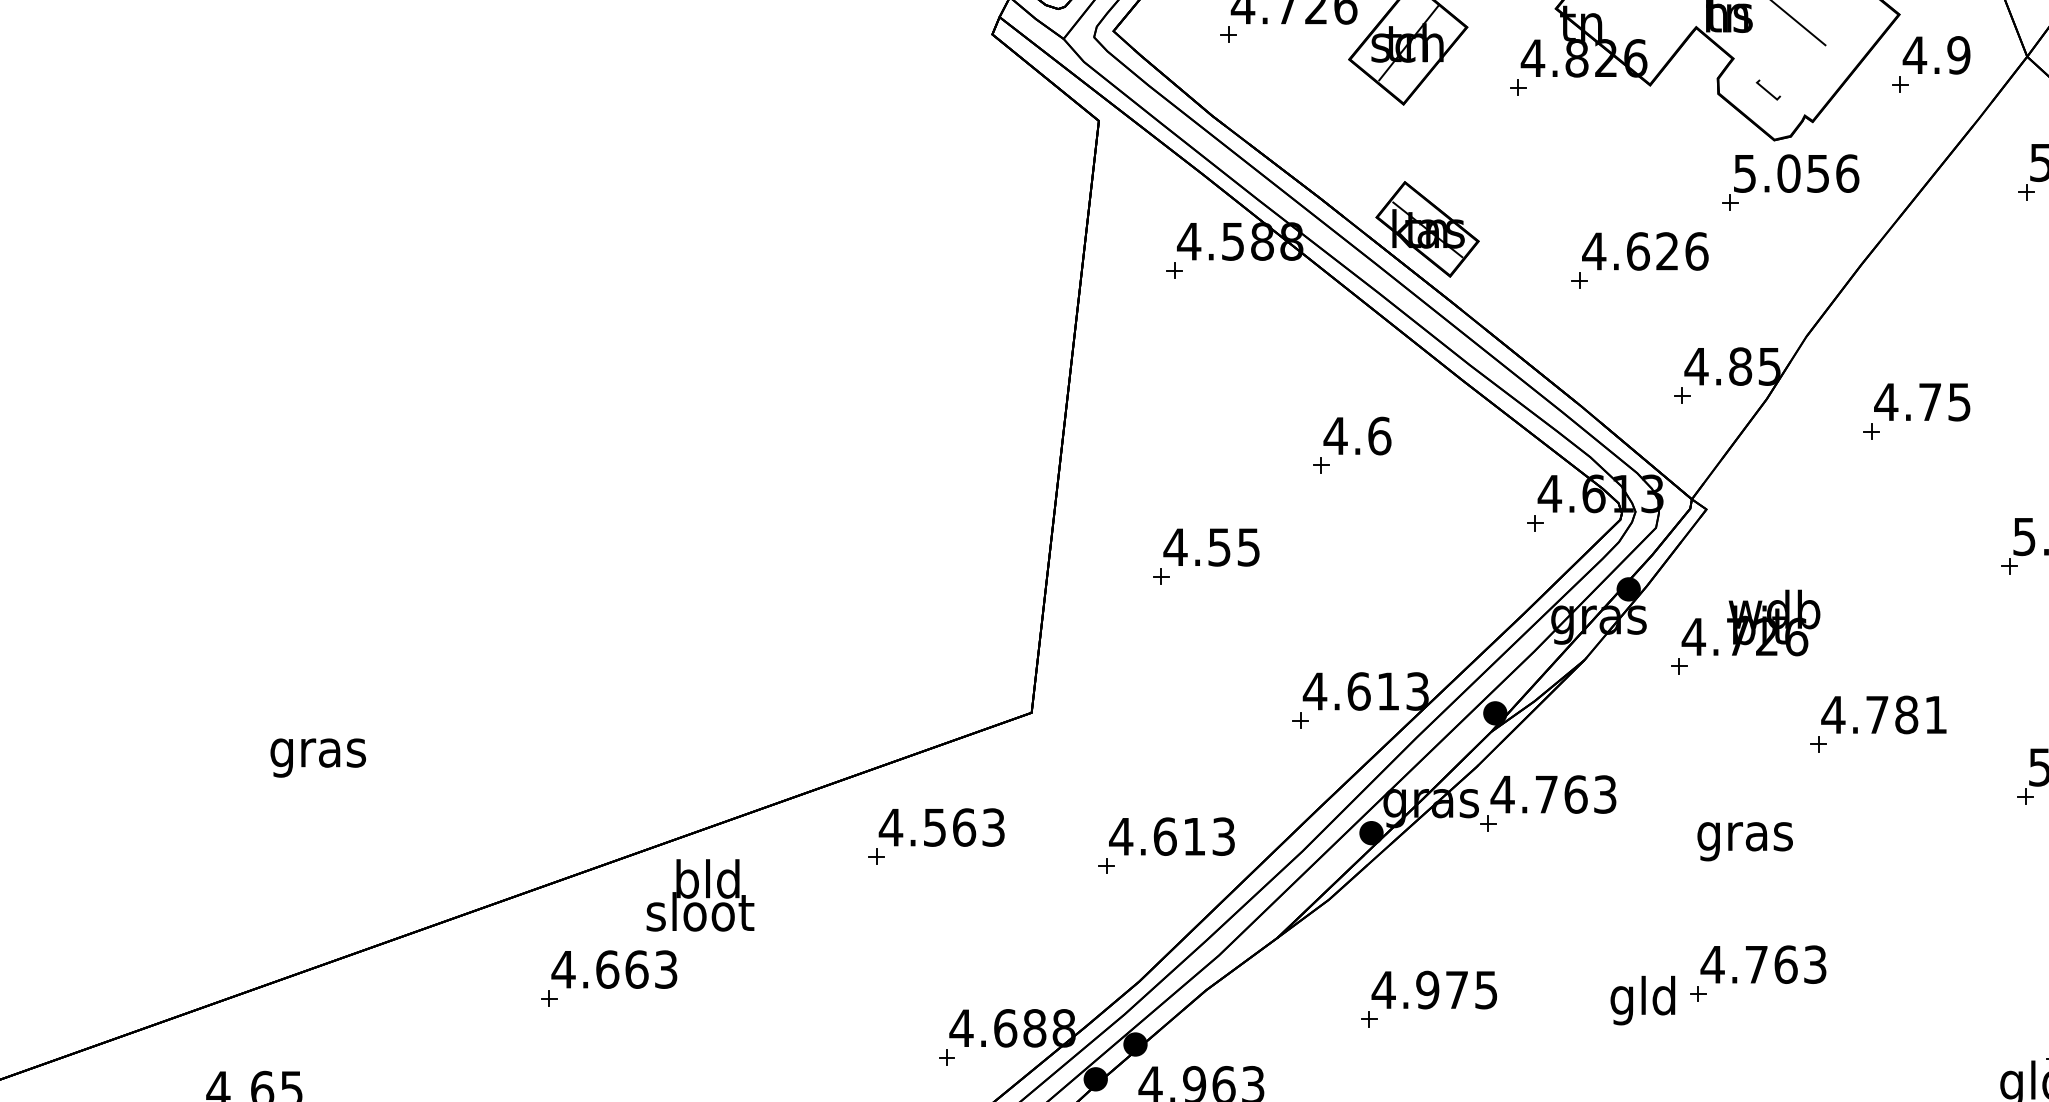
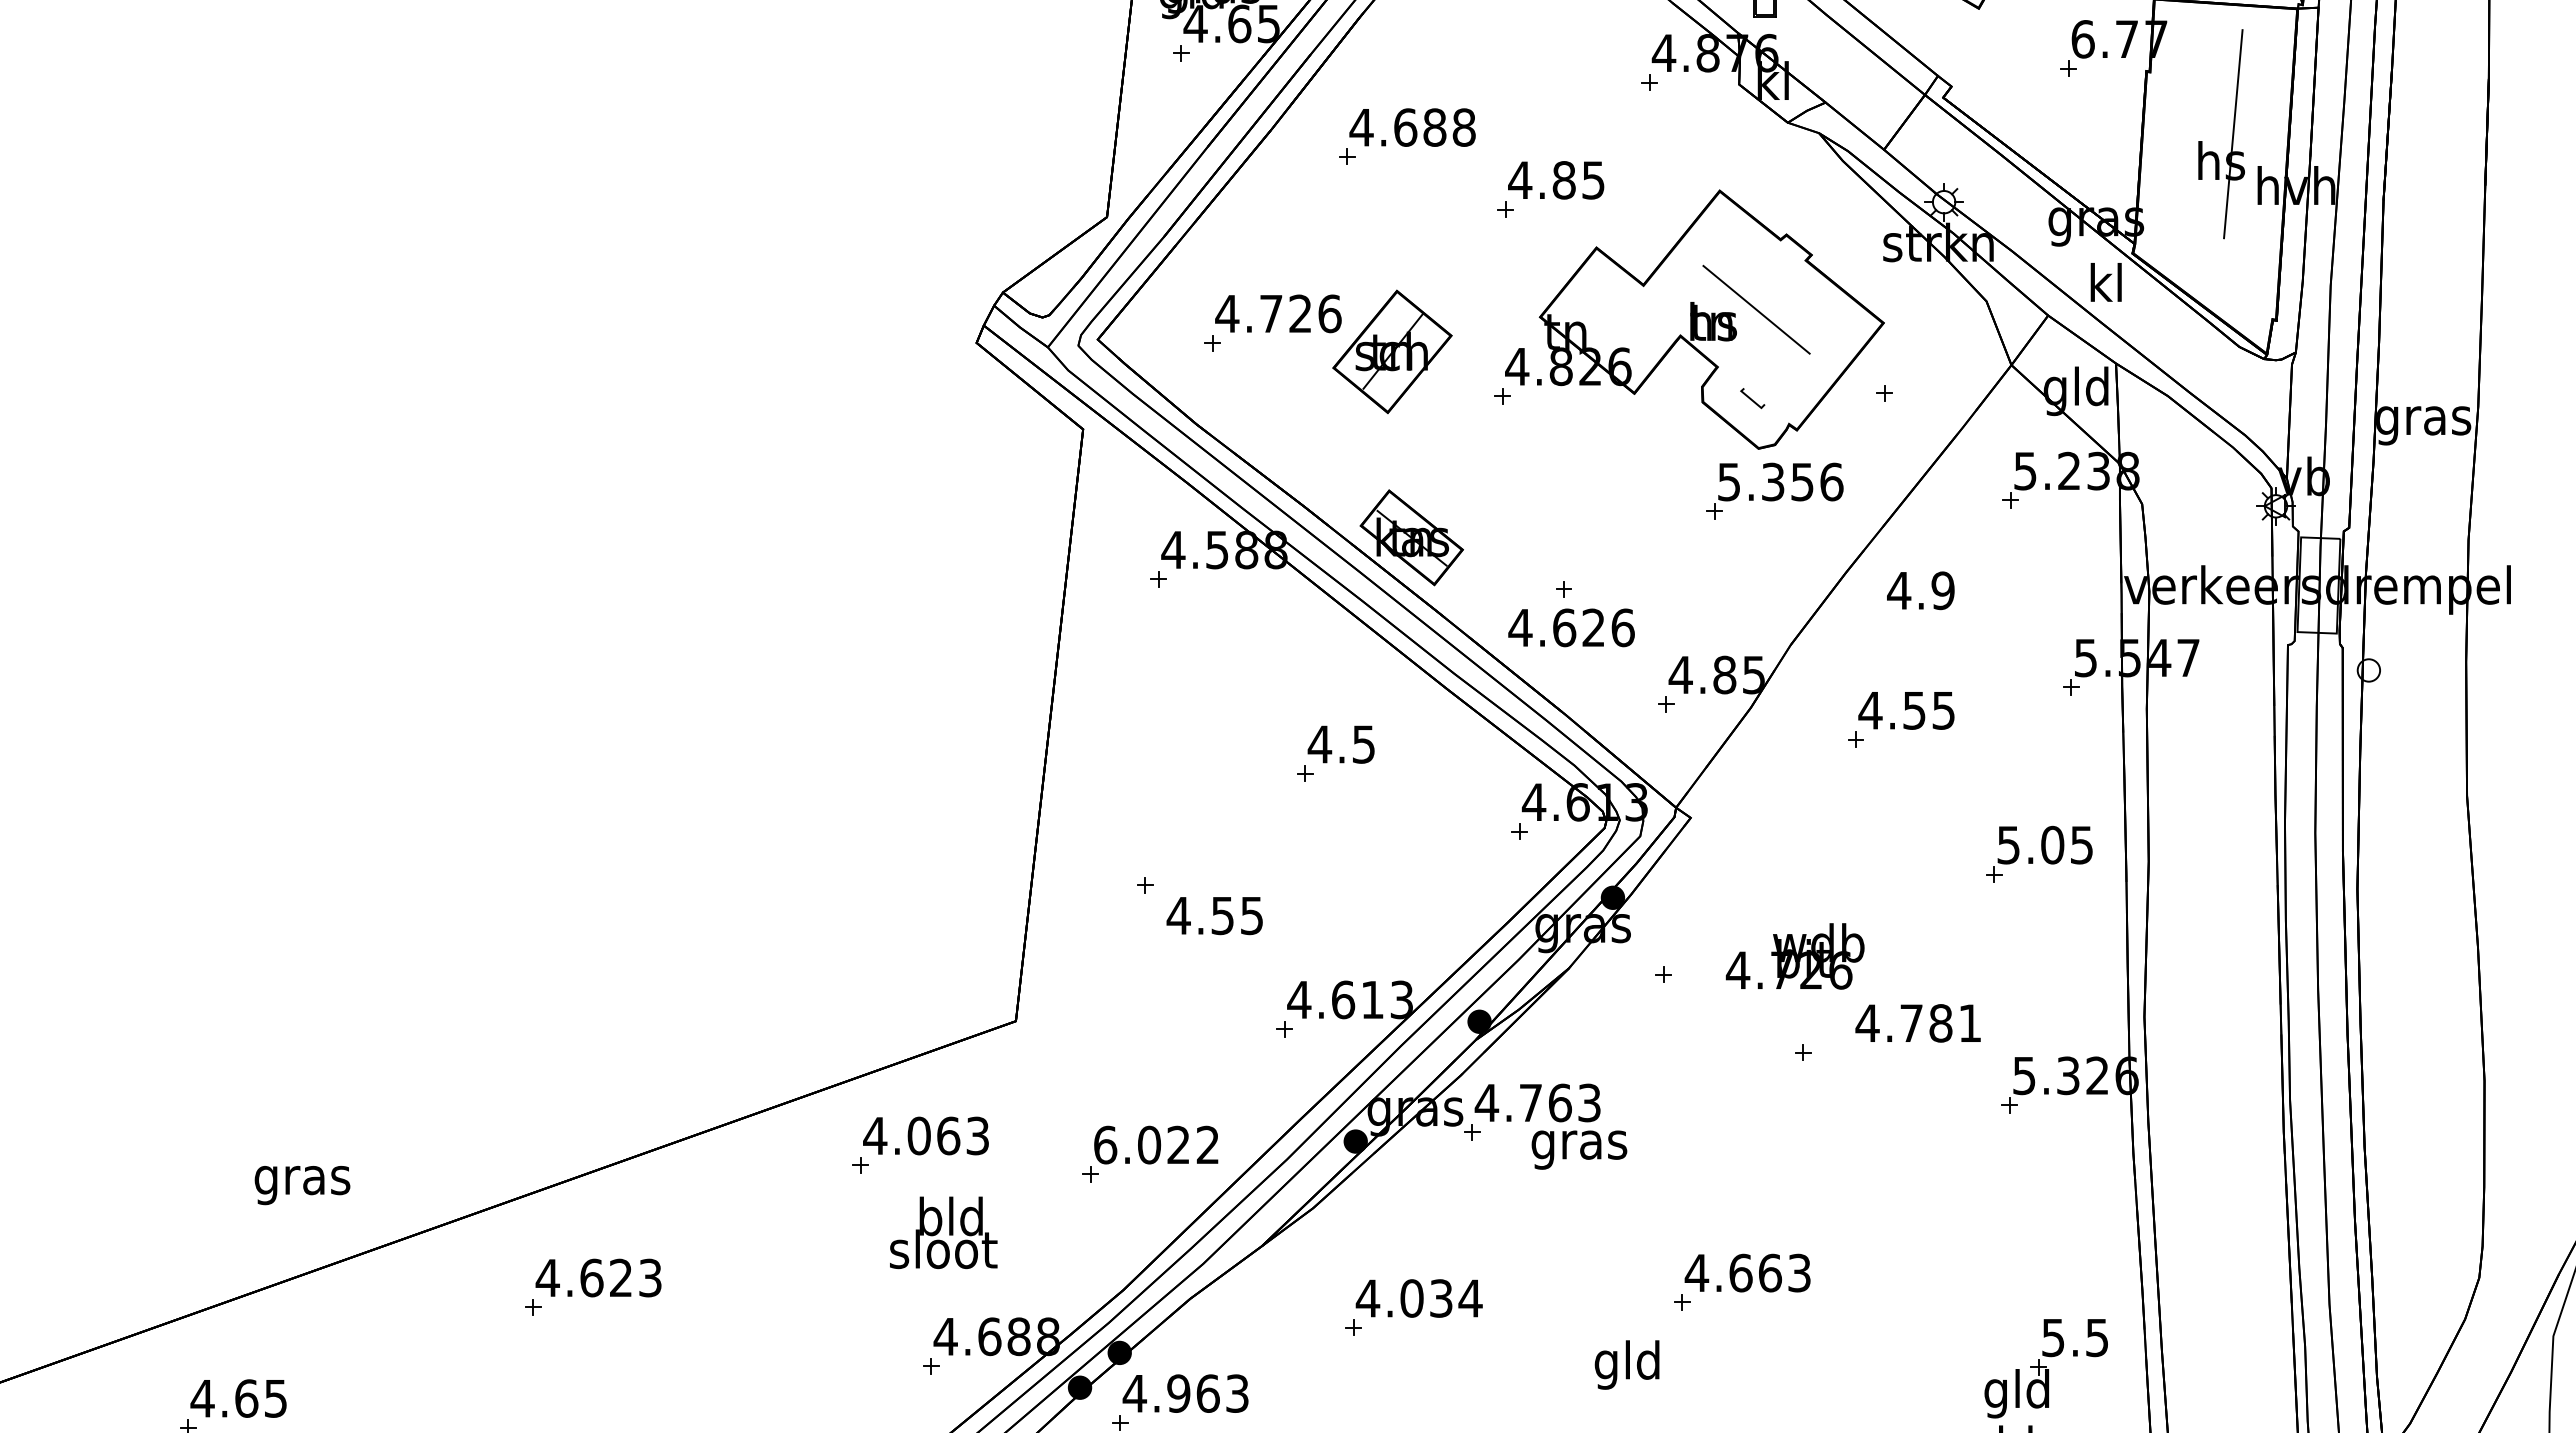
text: (1936, 55) -> (1920, 590), moved
text: (1788, 173) -> (1772, 481), 5.056 -> 5.356
text: (1645, 251) -> (1571, 627), moved
text: (1930, 402) -> (1914, 710), 4.75 -> 4.55
text: (1379, 436) -> (1363, 744), 4.6 -> 4.5
text: (1211, 548) -> (1214, 916), moved
text: (1750, 623) -> (1794, 956), moved
text: (1883, 715) -> (1917, 1023), moved
text: (318, 758) -> (302, 1185), moved
text: (934, 827) -> (918, 1135), 4.563 -> 4.063
text: (1172, 836) -> (1156, 1144), 4.613 -> 6.022
text: (1745, 841) -> (1579, 1149), moved
text: (700, 895) -> (943, 1232), moved
text: (1756, 964) -> (1740, 1272), 4.763 -> 4.663
text: (636, 969) -> (620, 1277), 4.663 -> 4.623
text: (1457, 990) -> (1441, 1298), 4.975 -> 4.034
text: (1642, 1000) -> (1626, 1364), moved

